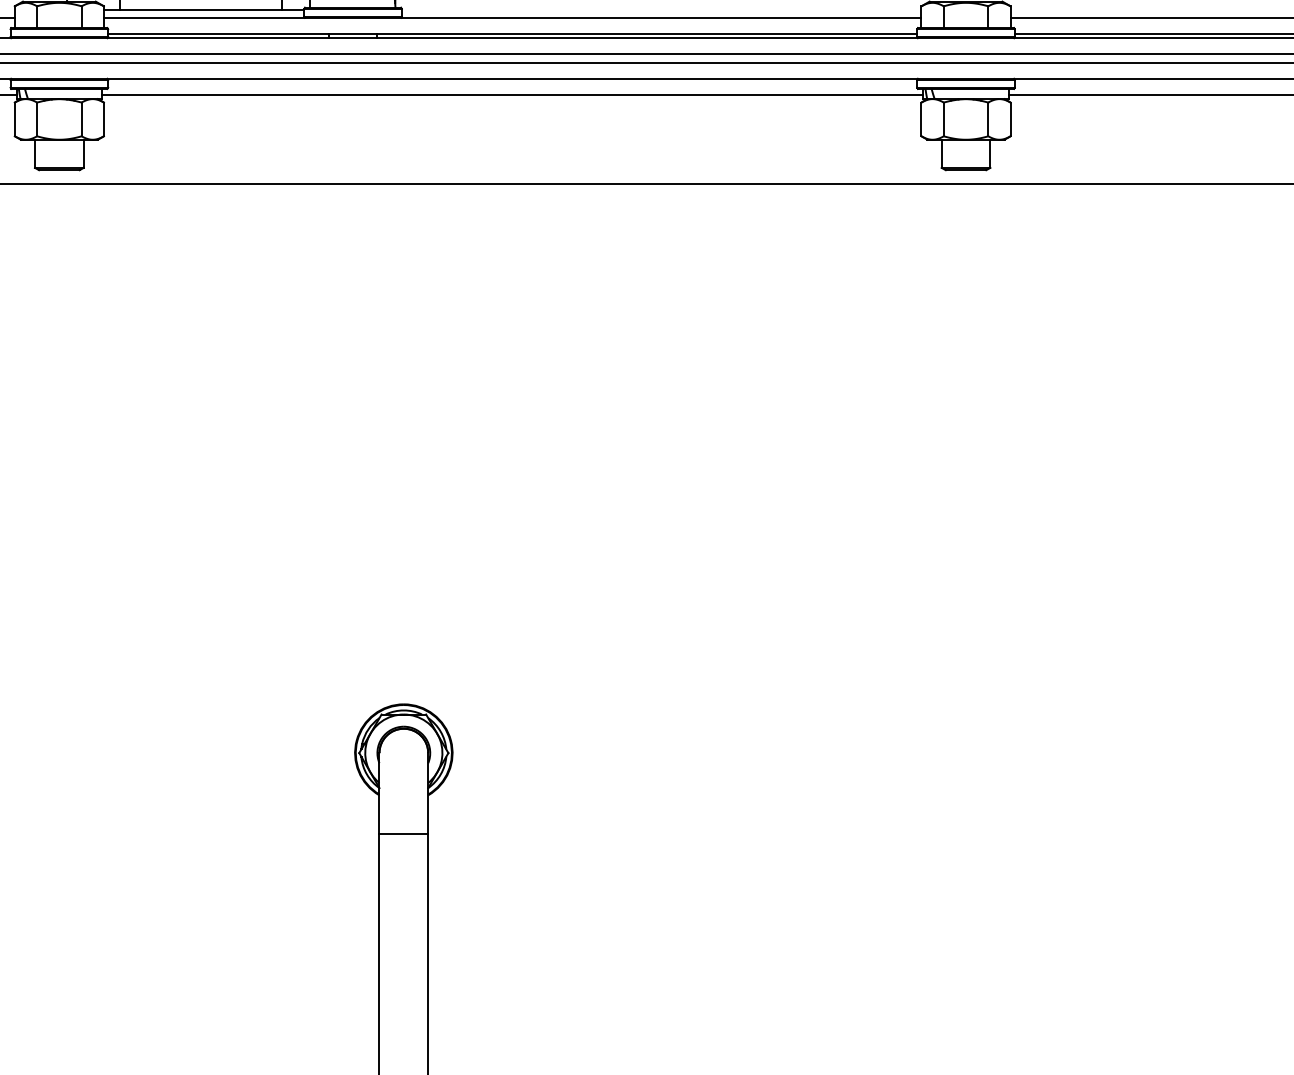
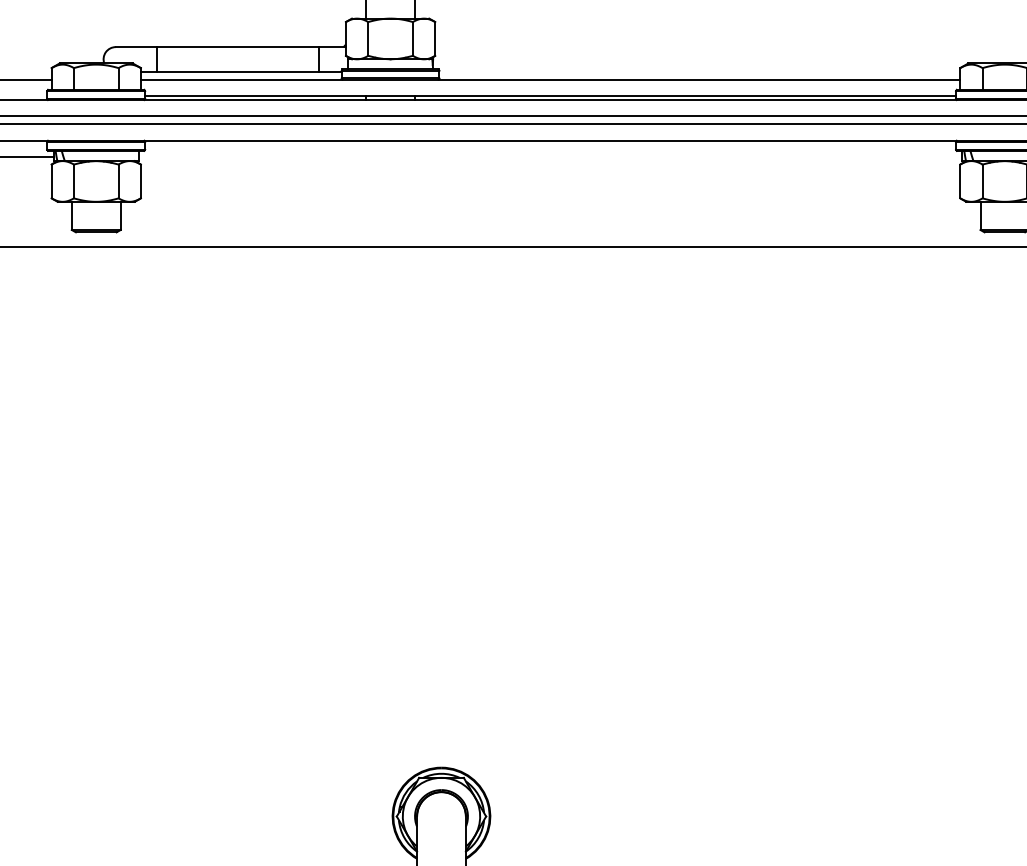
line: (512, 95) -> (550, 157), removed

